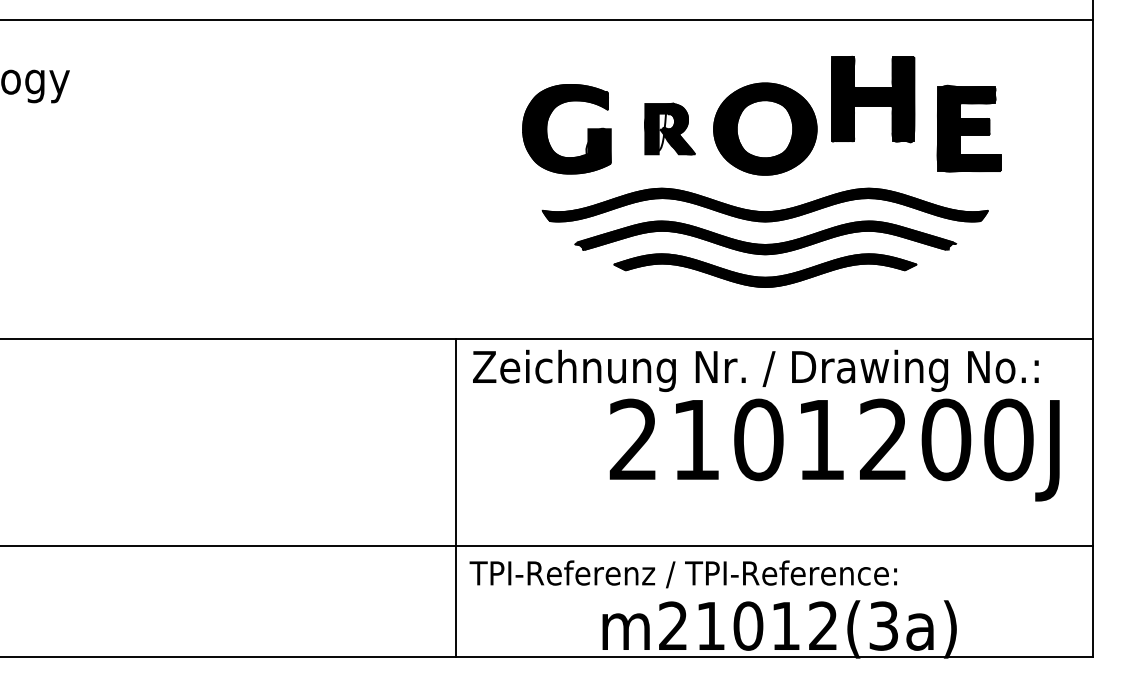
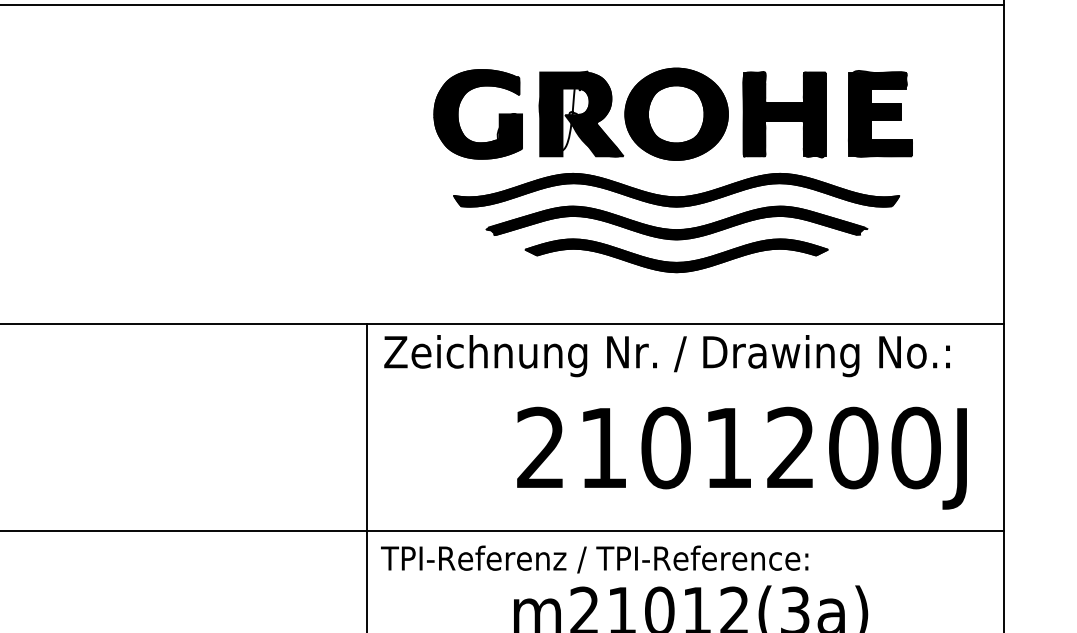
part: (873, 99) -> (784, 114), moved
part: (669, 128) -> (580, 113), size x1.67
text: (834, 449) -> (741, 457), moved

